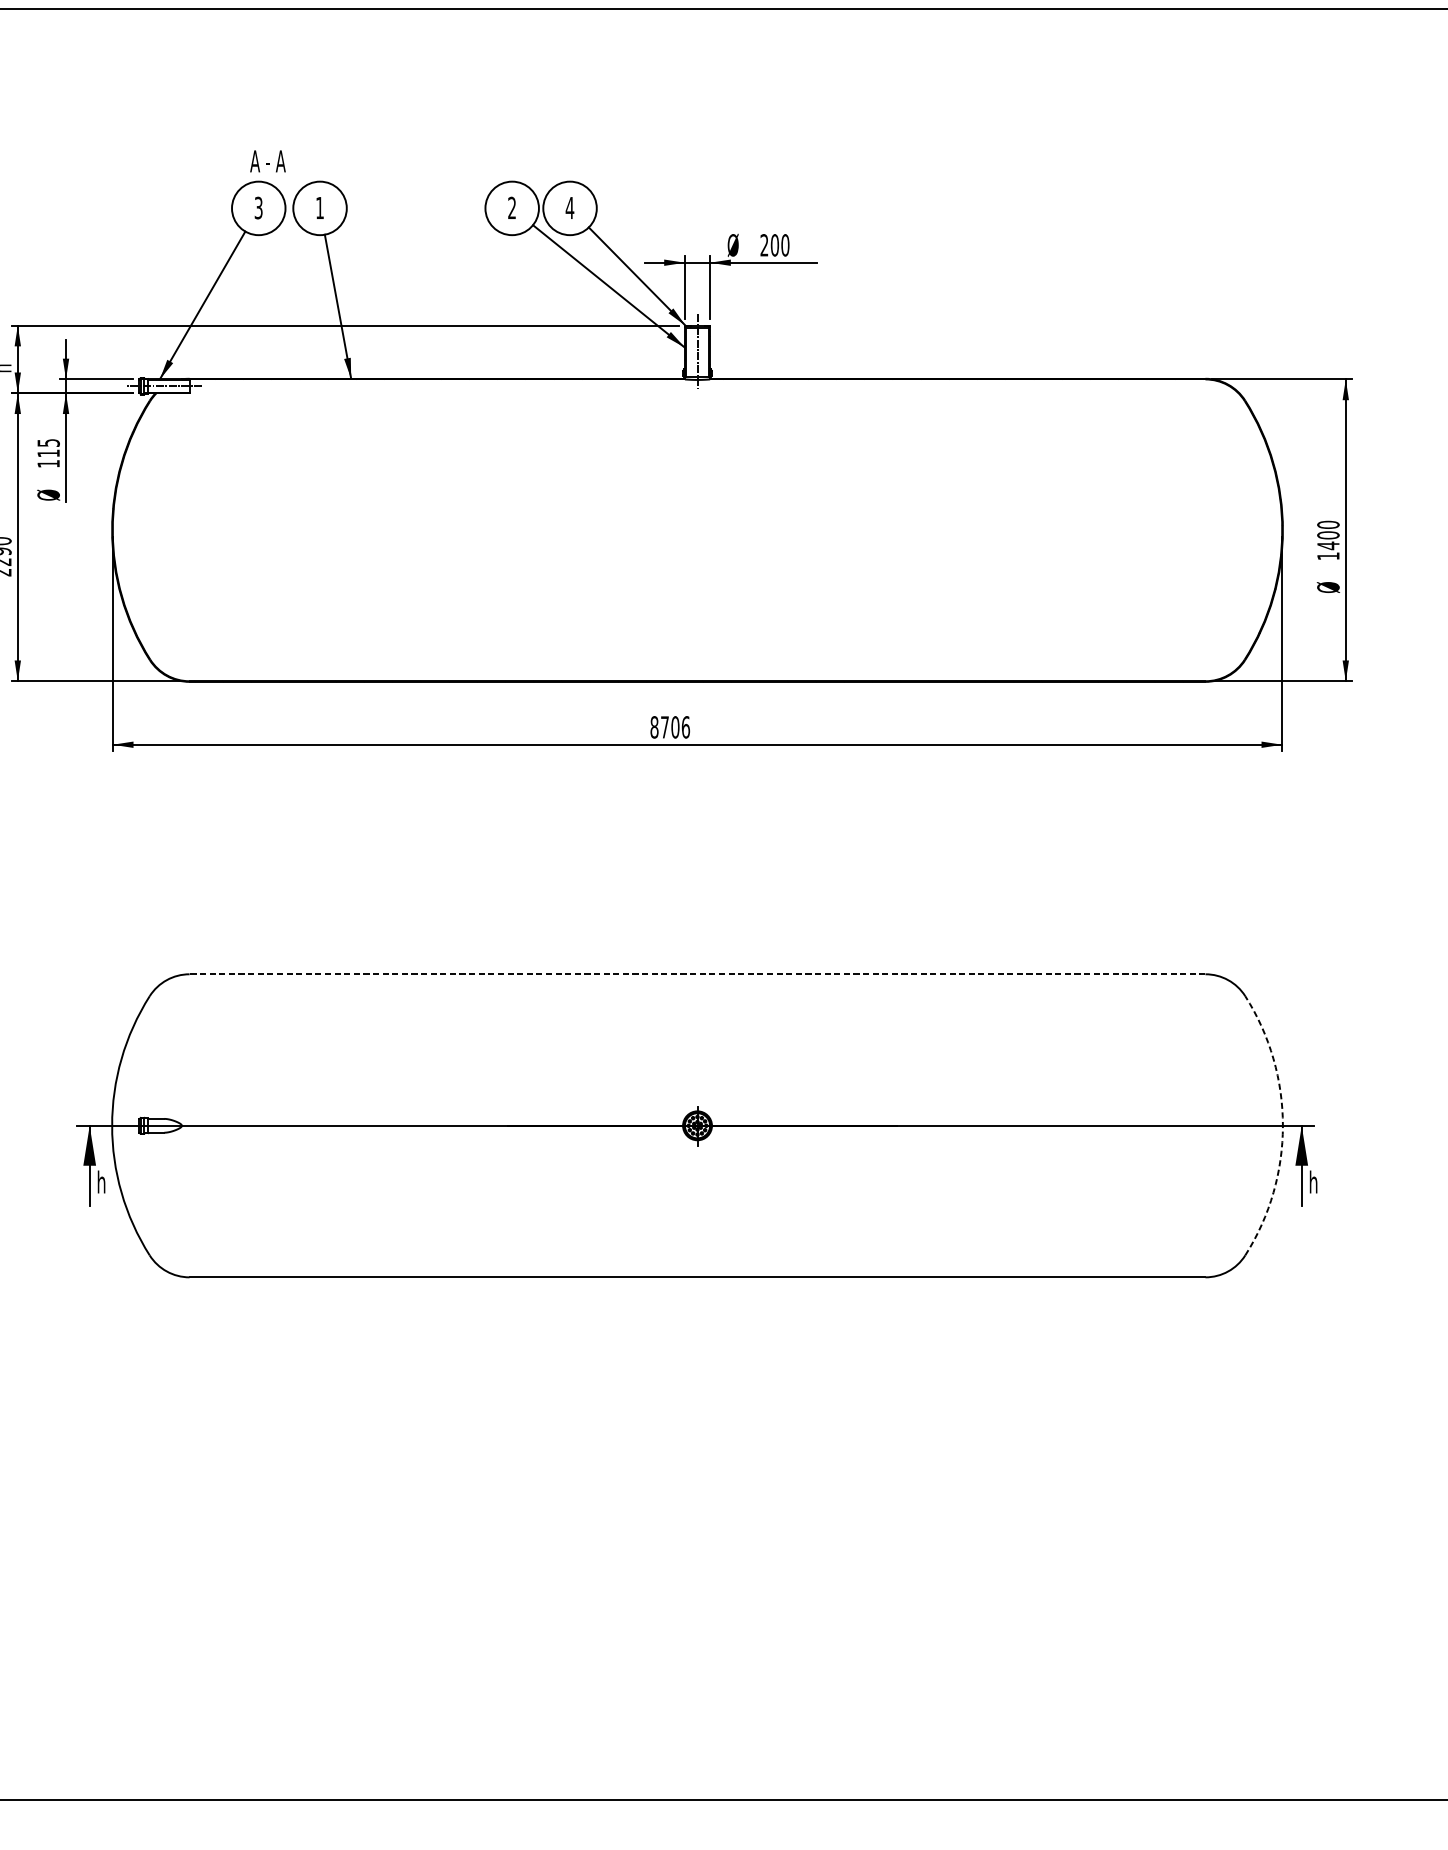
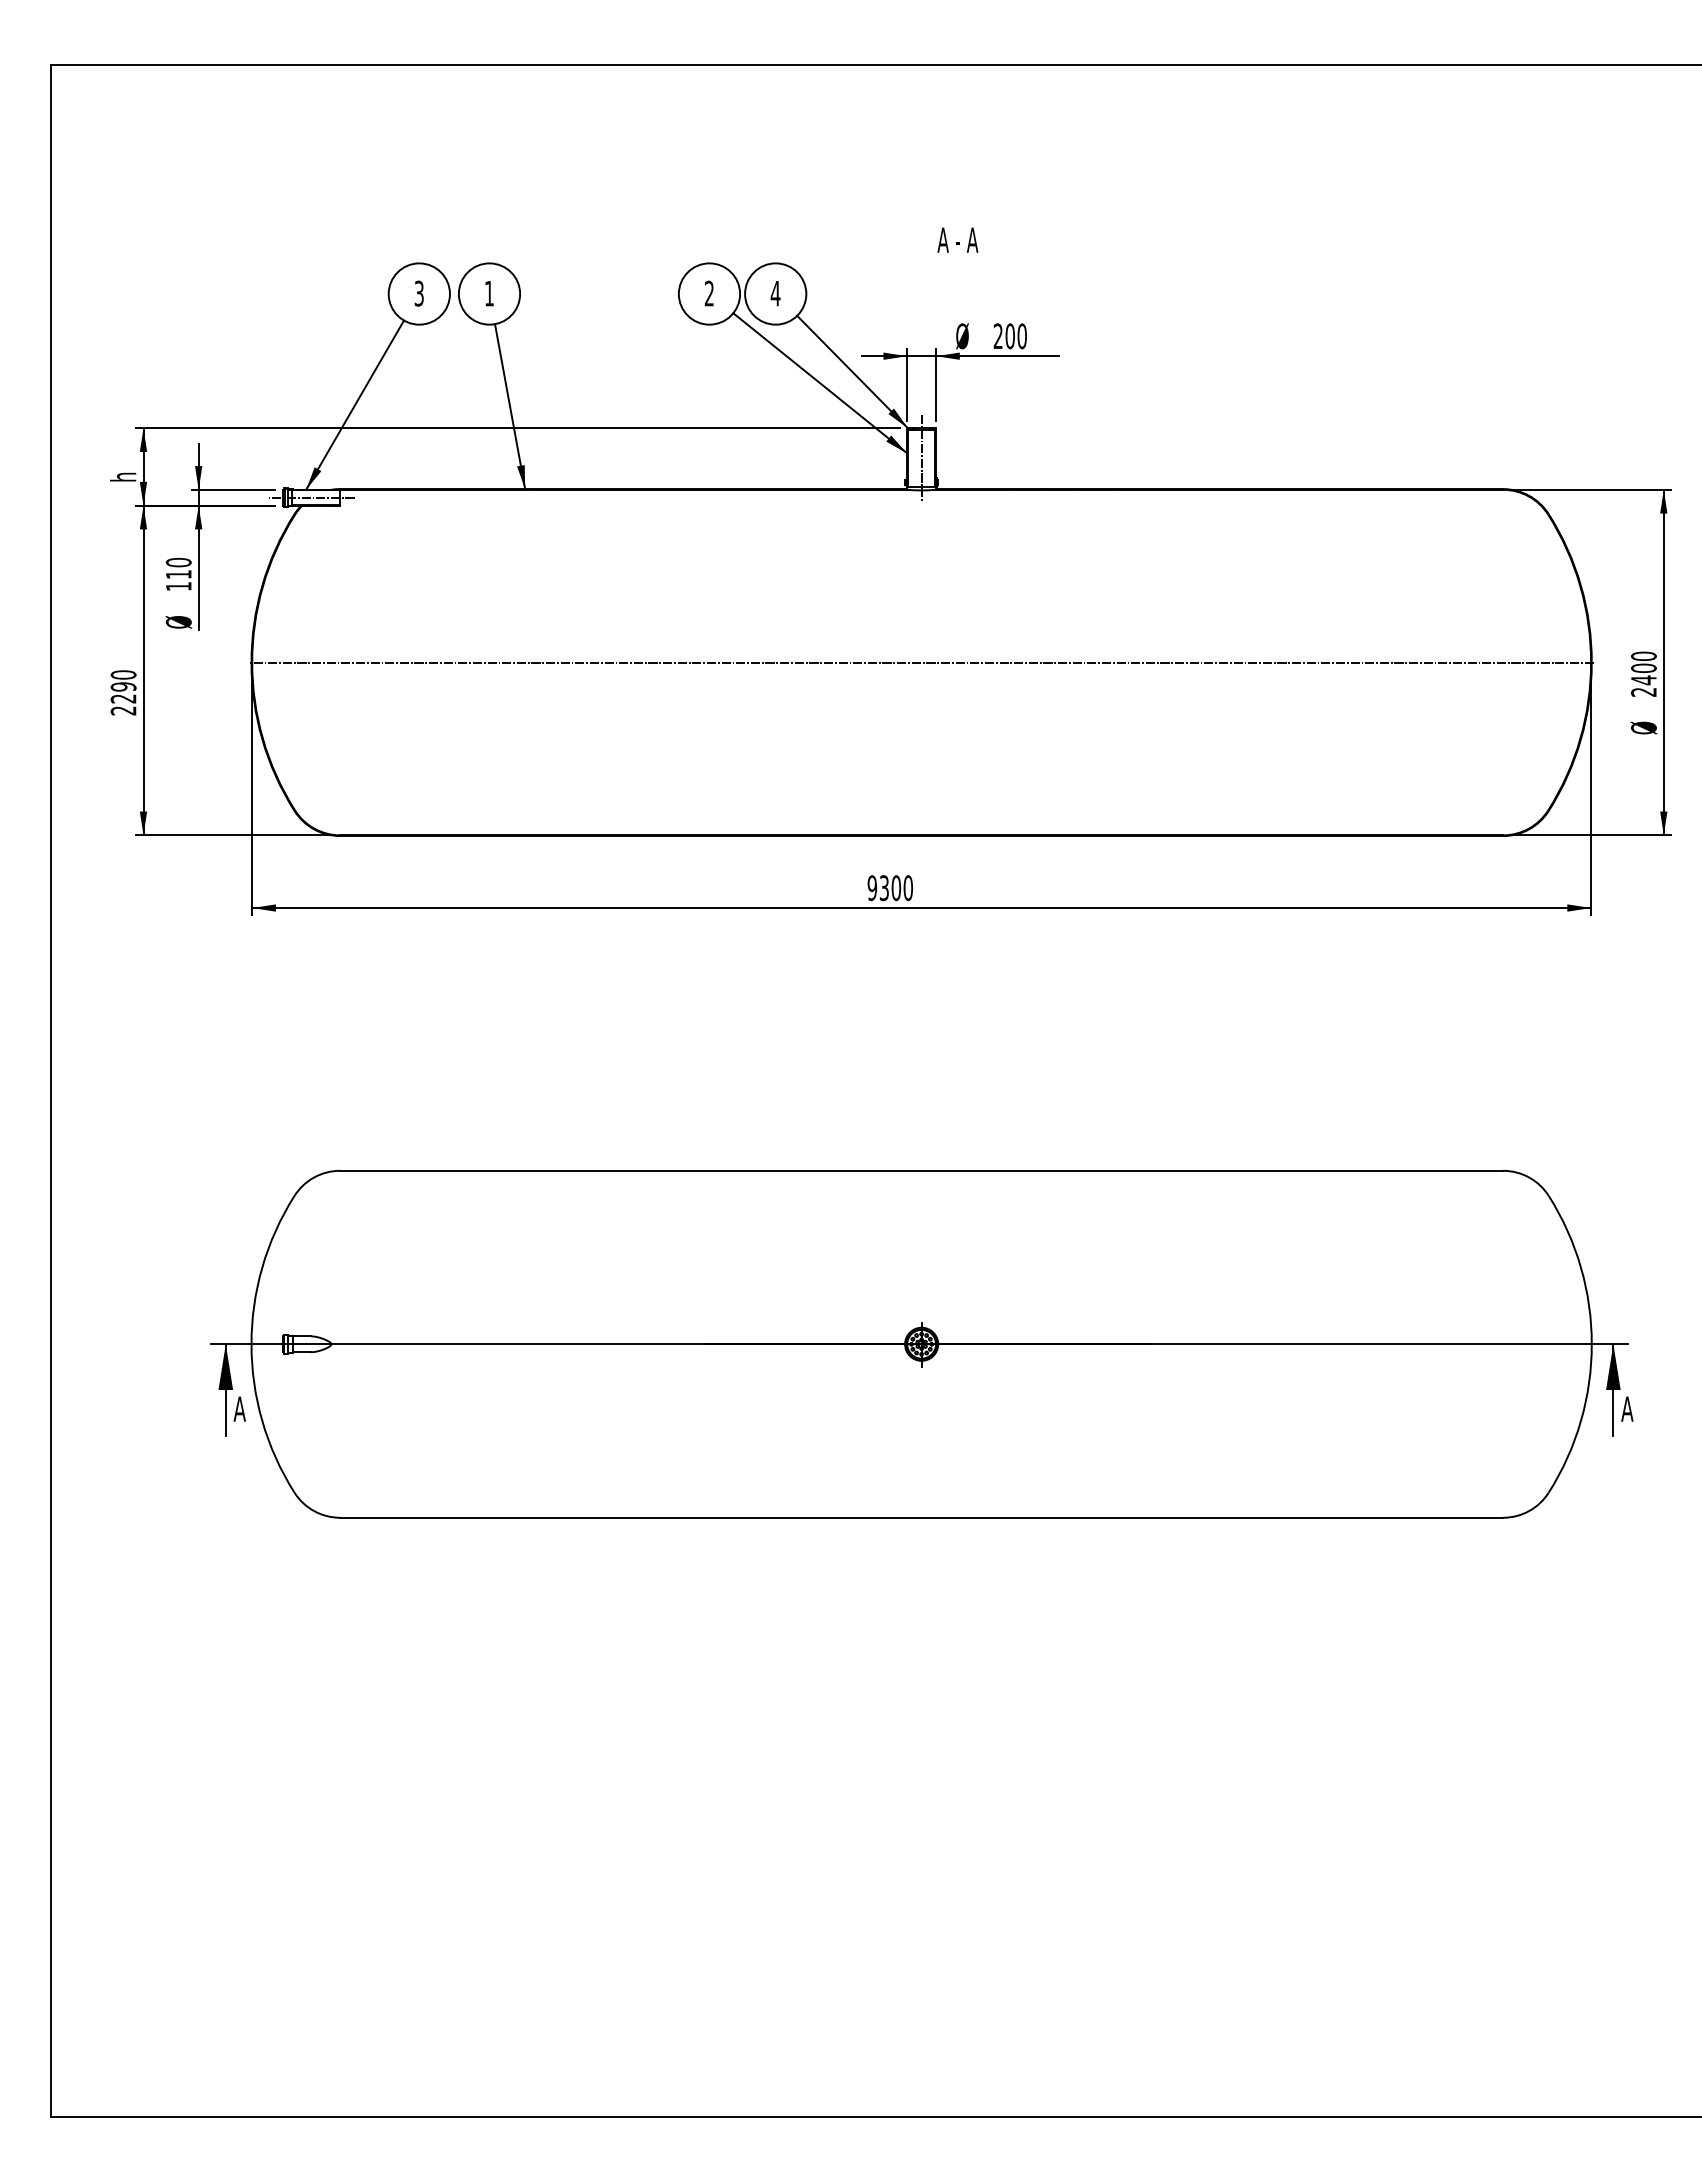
text: (267, 160) -> (957, 239), moved
text: (48, 442) -> (178, 562), 115 -> 110
line: (696, 530) -> (920, 662), added
text: (1328, 556) -> (1643, 692), 1400 -> 2400
text: (670, 727) -> (890, 888), 8706 -> 9300
line: (697, 974) -> (921, 1170), dashed -> solid
arc: (1282, 1126) -> (1591, 1344), dashed -> solid
text: (101, 1181) -> (239, 1408), h -> A
text: (1314, 1181) -> (1627, 1408), h -> A

